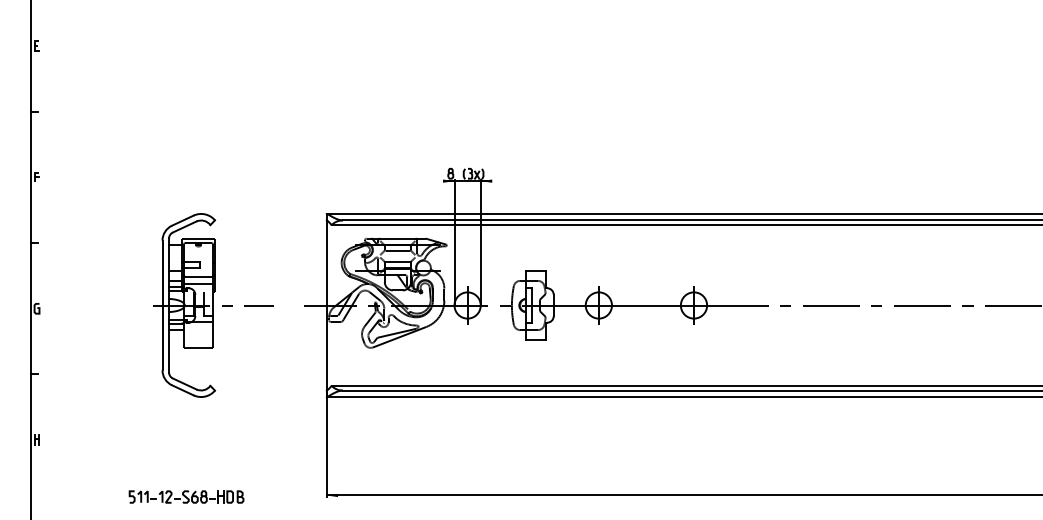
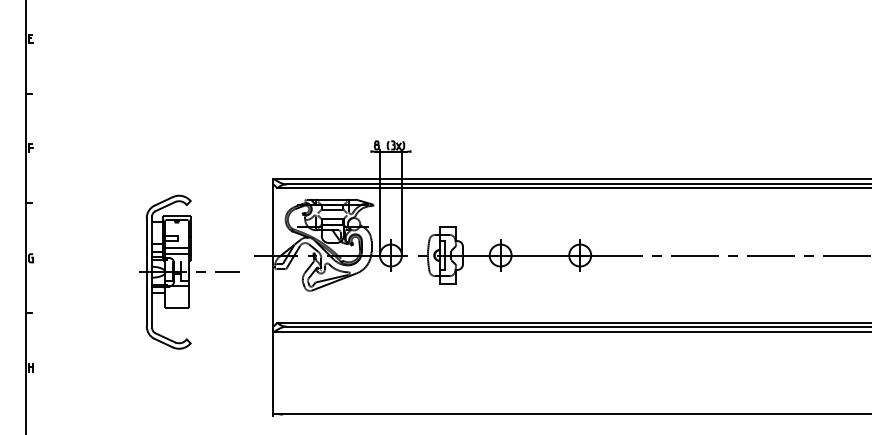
part: (213, 305) -> (189, 272), moved
part: (186, 496) -> (155, 415), removed

